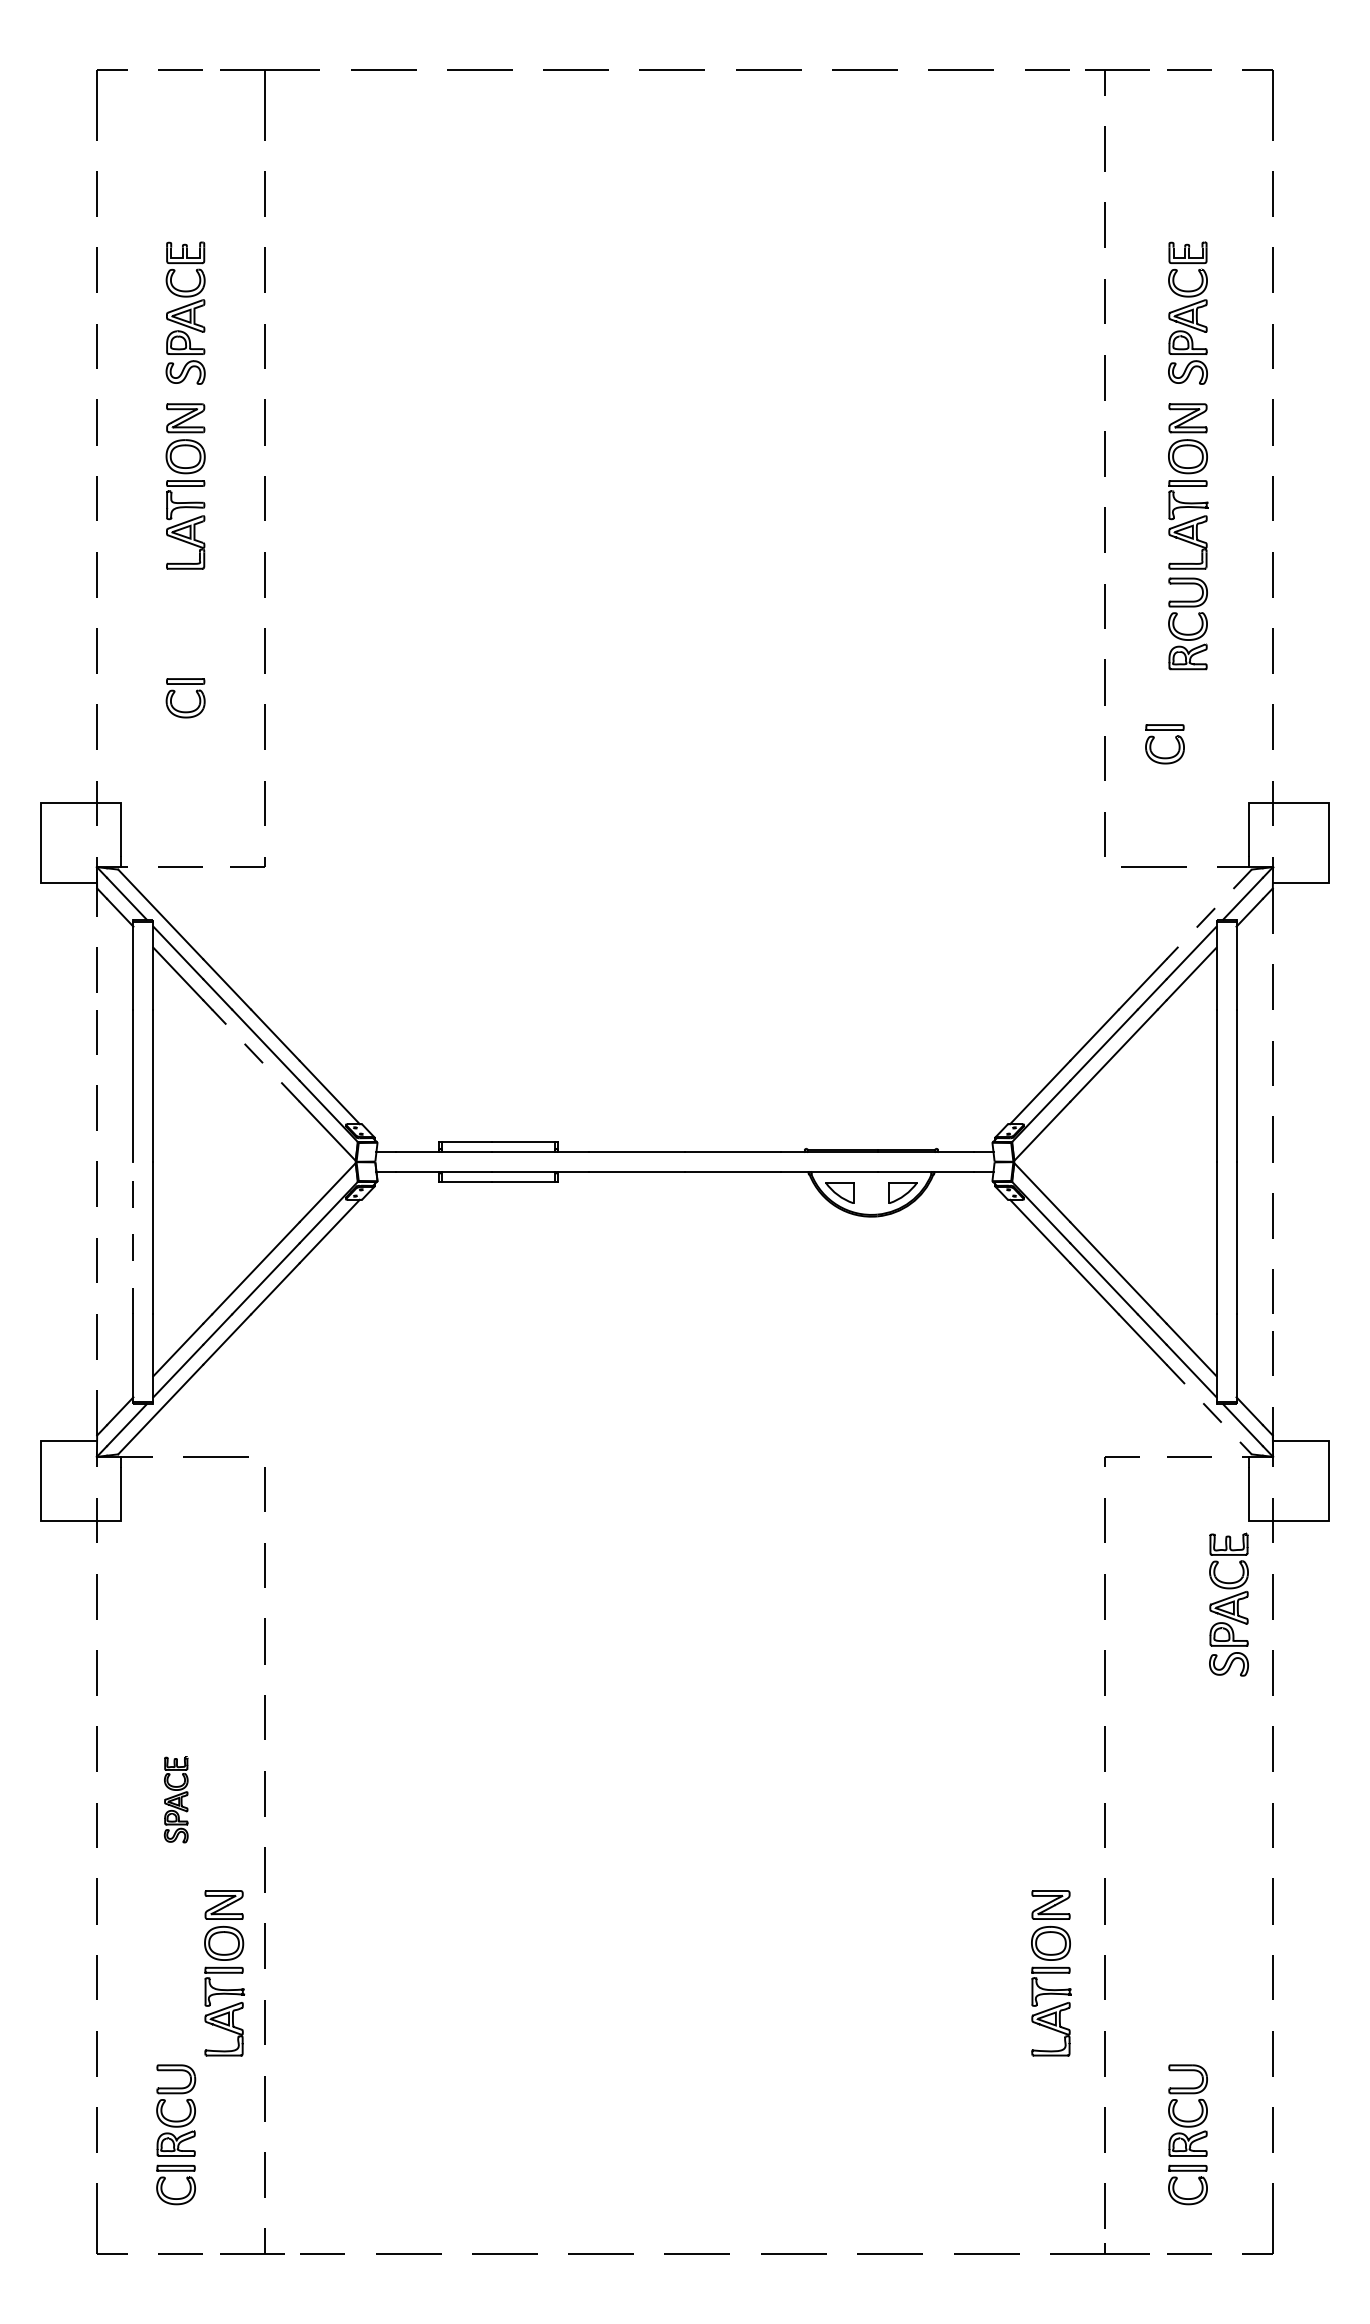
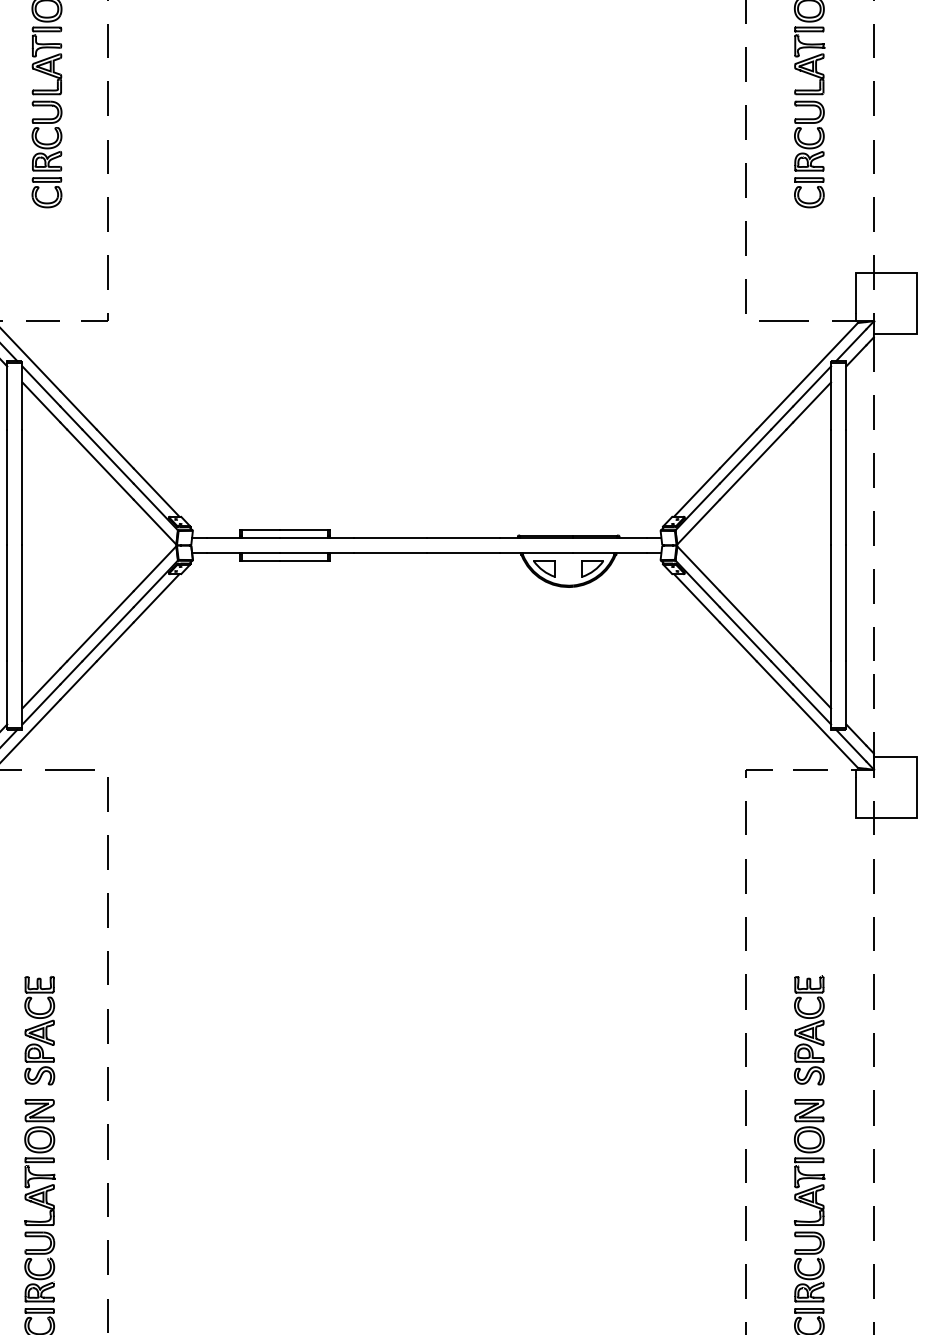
part: (185, 633) -> (46, 143), added
part: (1154, 738) -> (801, 188), moved
line: (1209, 914) -> (825, 357), dashed -> solid
line: (255, 1055) -> (100, 464), dashed -> solid
line: (133, 1237) -> (7, 602), dashed -> solid
line: (1209, 1409) -> (825, 733), dashed -> solid
part: (1228, 1604) -> (808, 1030), moved
part: (176, 1799) -> (40, 1030), size x1.67
part: (224, 1973) -> (40, 1162), moved
part: (1051, 1973) -> (809, 1162), moved

